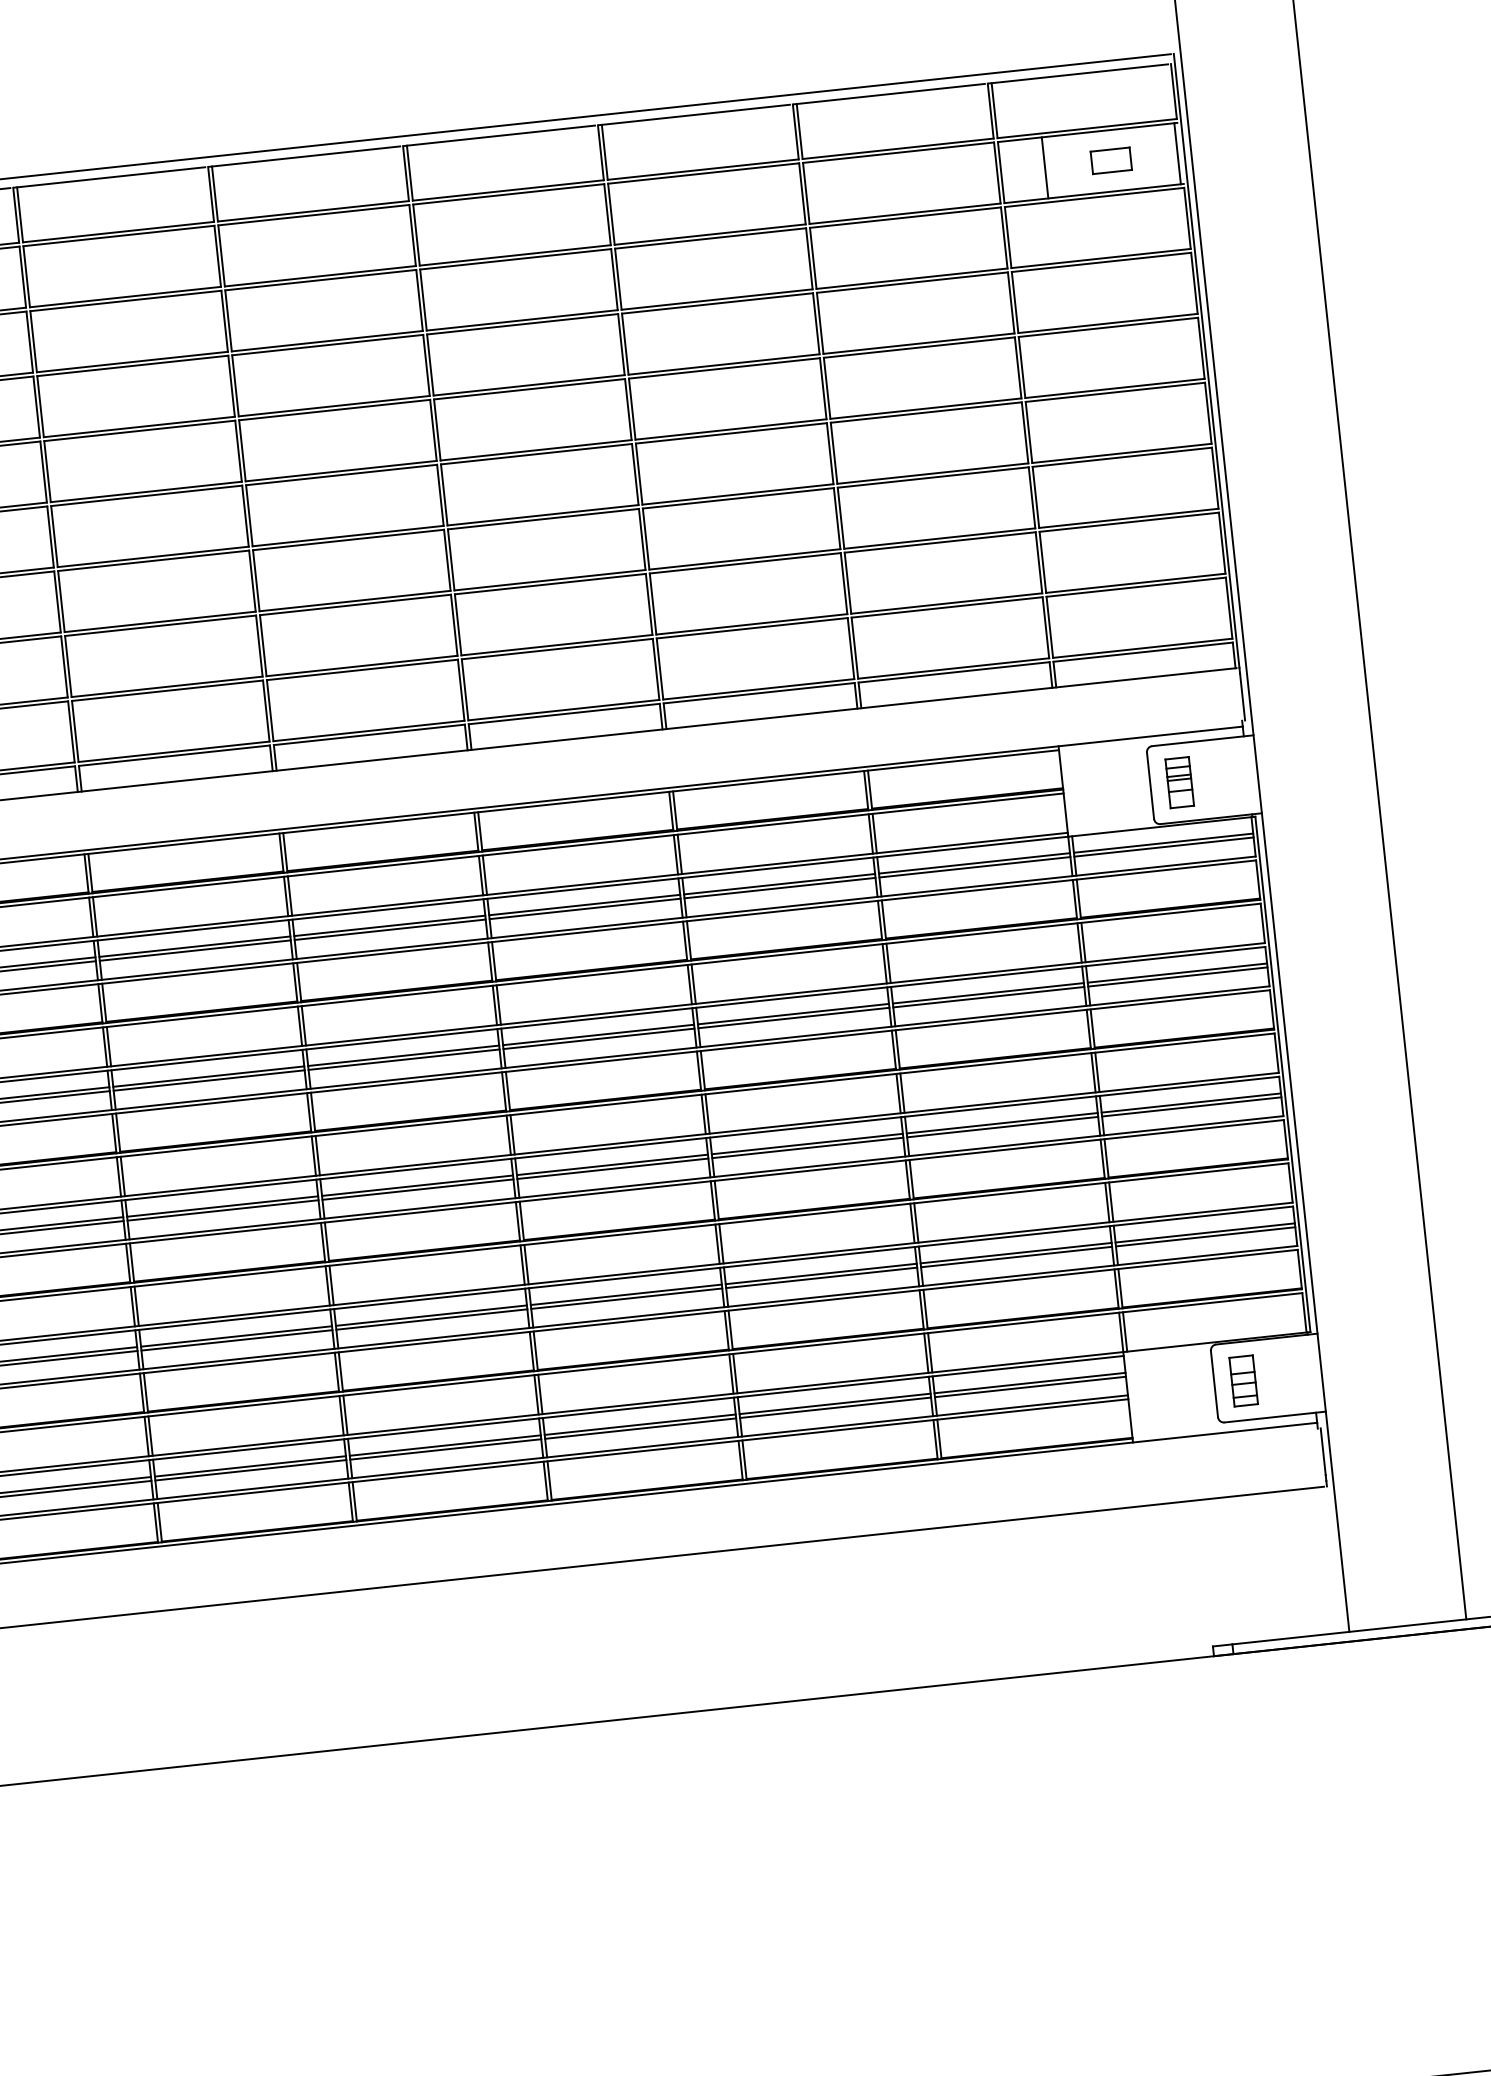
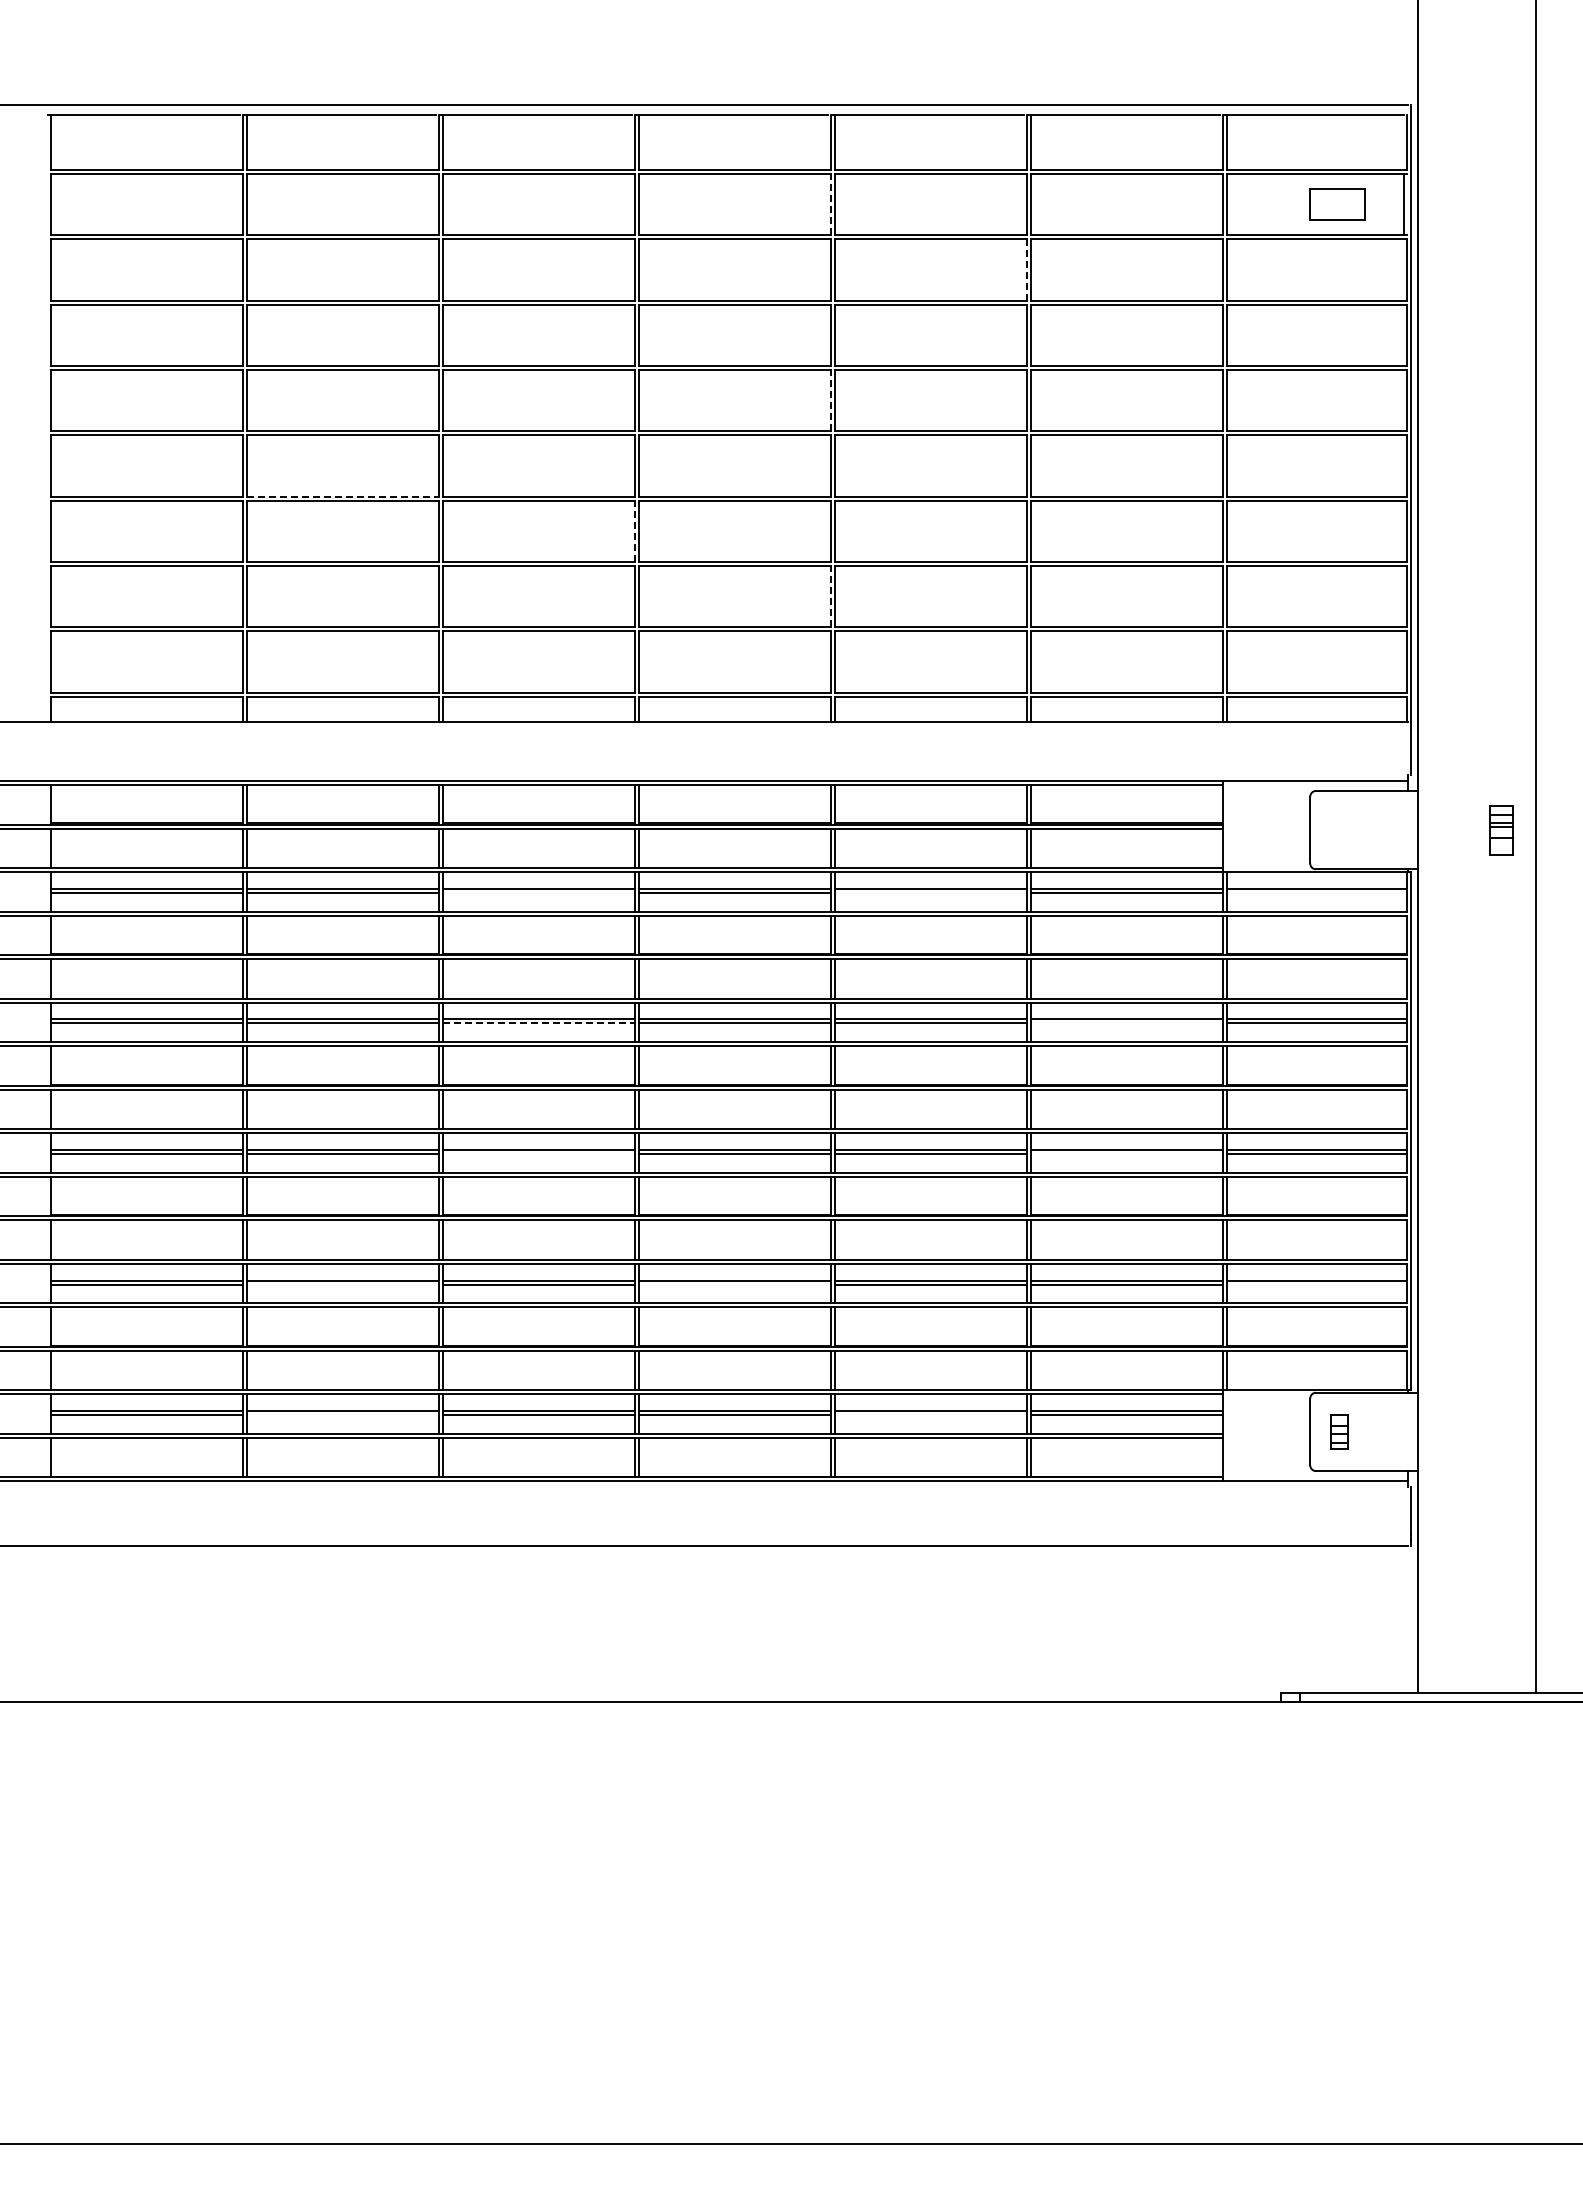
part: (1111, 160) -> (1337, 204), size x1.4
line: (1044, 167) -> (1270, 204), removed
line: (607, 214) -> (830, 204), solid -> dashed
line: (808, 258) -> (1026, 269), solid -> dashed
line: (627, 409) -> (830, 400), solid -> dashed
line: (153, 556) -> (343, 496), solid -> dashed
line: (446, 560) -> (634, 531), solid -> dashed
line: (648, 604) -> (830, 596), solid -> dashed
part: (1179, 783) -> (1501, 830), moved
line: (1163, 847) -> (1316, 892), removed
line: (779, 888) -> (930, 892), removed
line: (389, 929) -> (538, 892), removed
line: (988, 997) -> (1126, 1023), removed
line: (404, 1059) -> (539, 1023), solid -> dashed
line: (1002, 1126) -> (1126, 1153), removed
line: (417, 1189) -> (538, 1153), removed
line: (1205, 1236) -> (1316, 1284), removed
line: (626, 1298) -> (734, 1284), removed
line: (236, 1340) -> (342, 1284), removed
part: (1243, 1380) -> (1339, 1431), size x0.7
line: (835, 1408) -> (930, 1415), removed
line: (250, 1470) -> (342, 1415), removed

